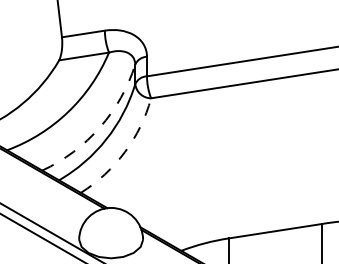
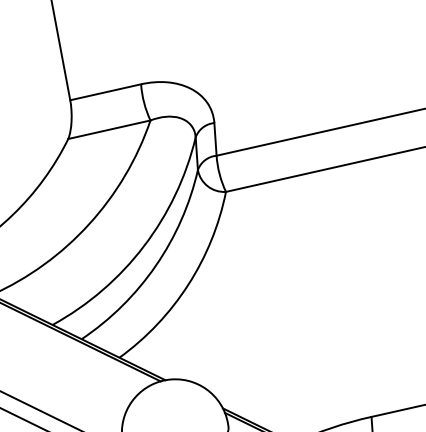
arc: (100, 127) -> (144, 246), dashed -> solid
arc: (124, 152) -> (187, 285), dashed -> solid

